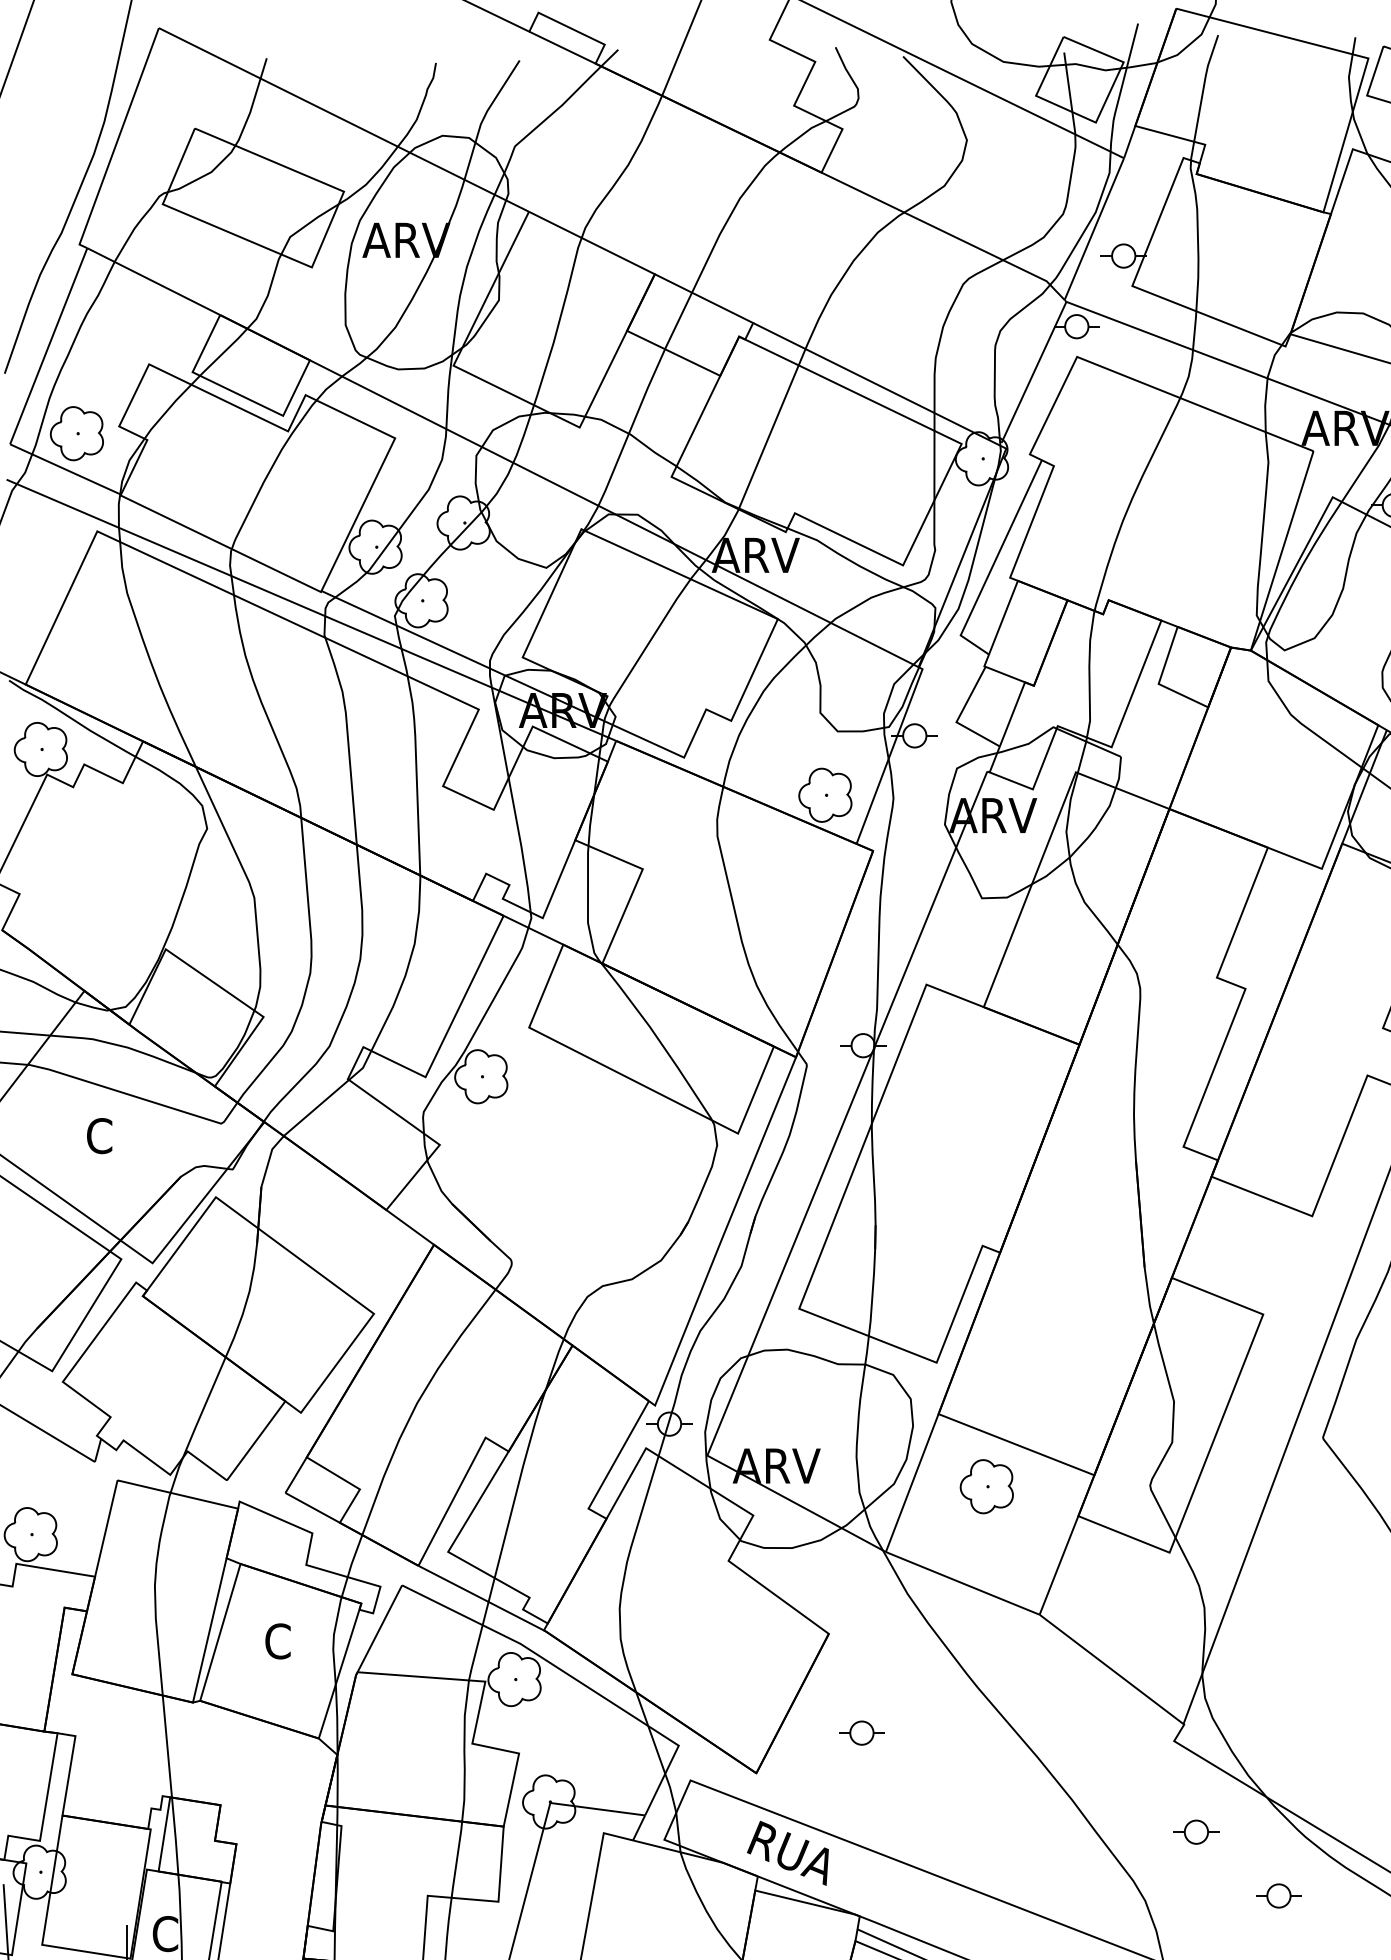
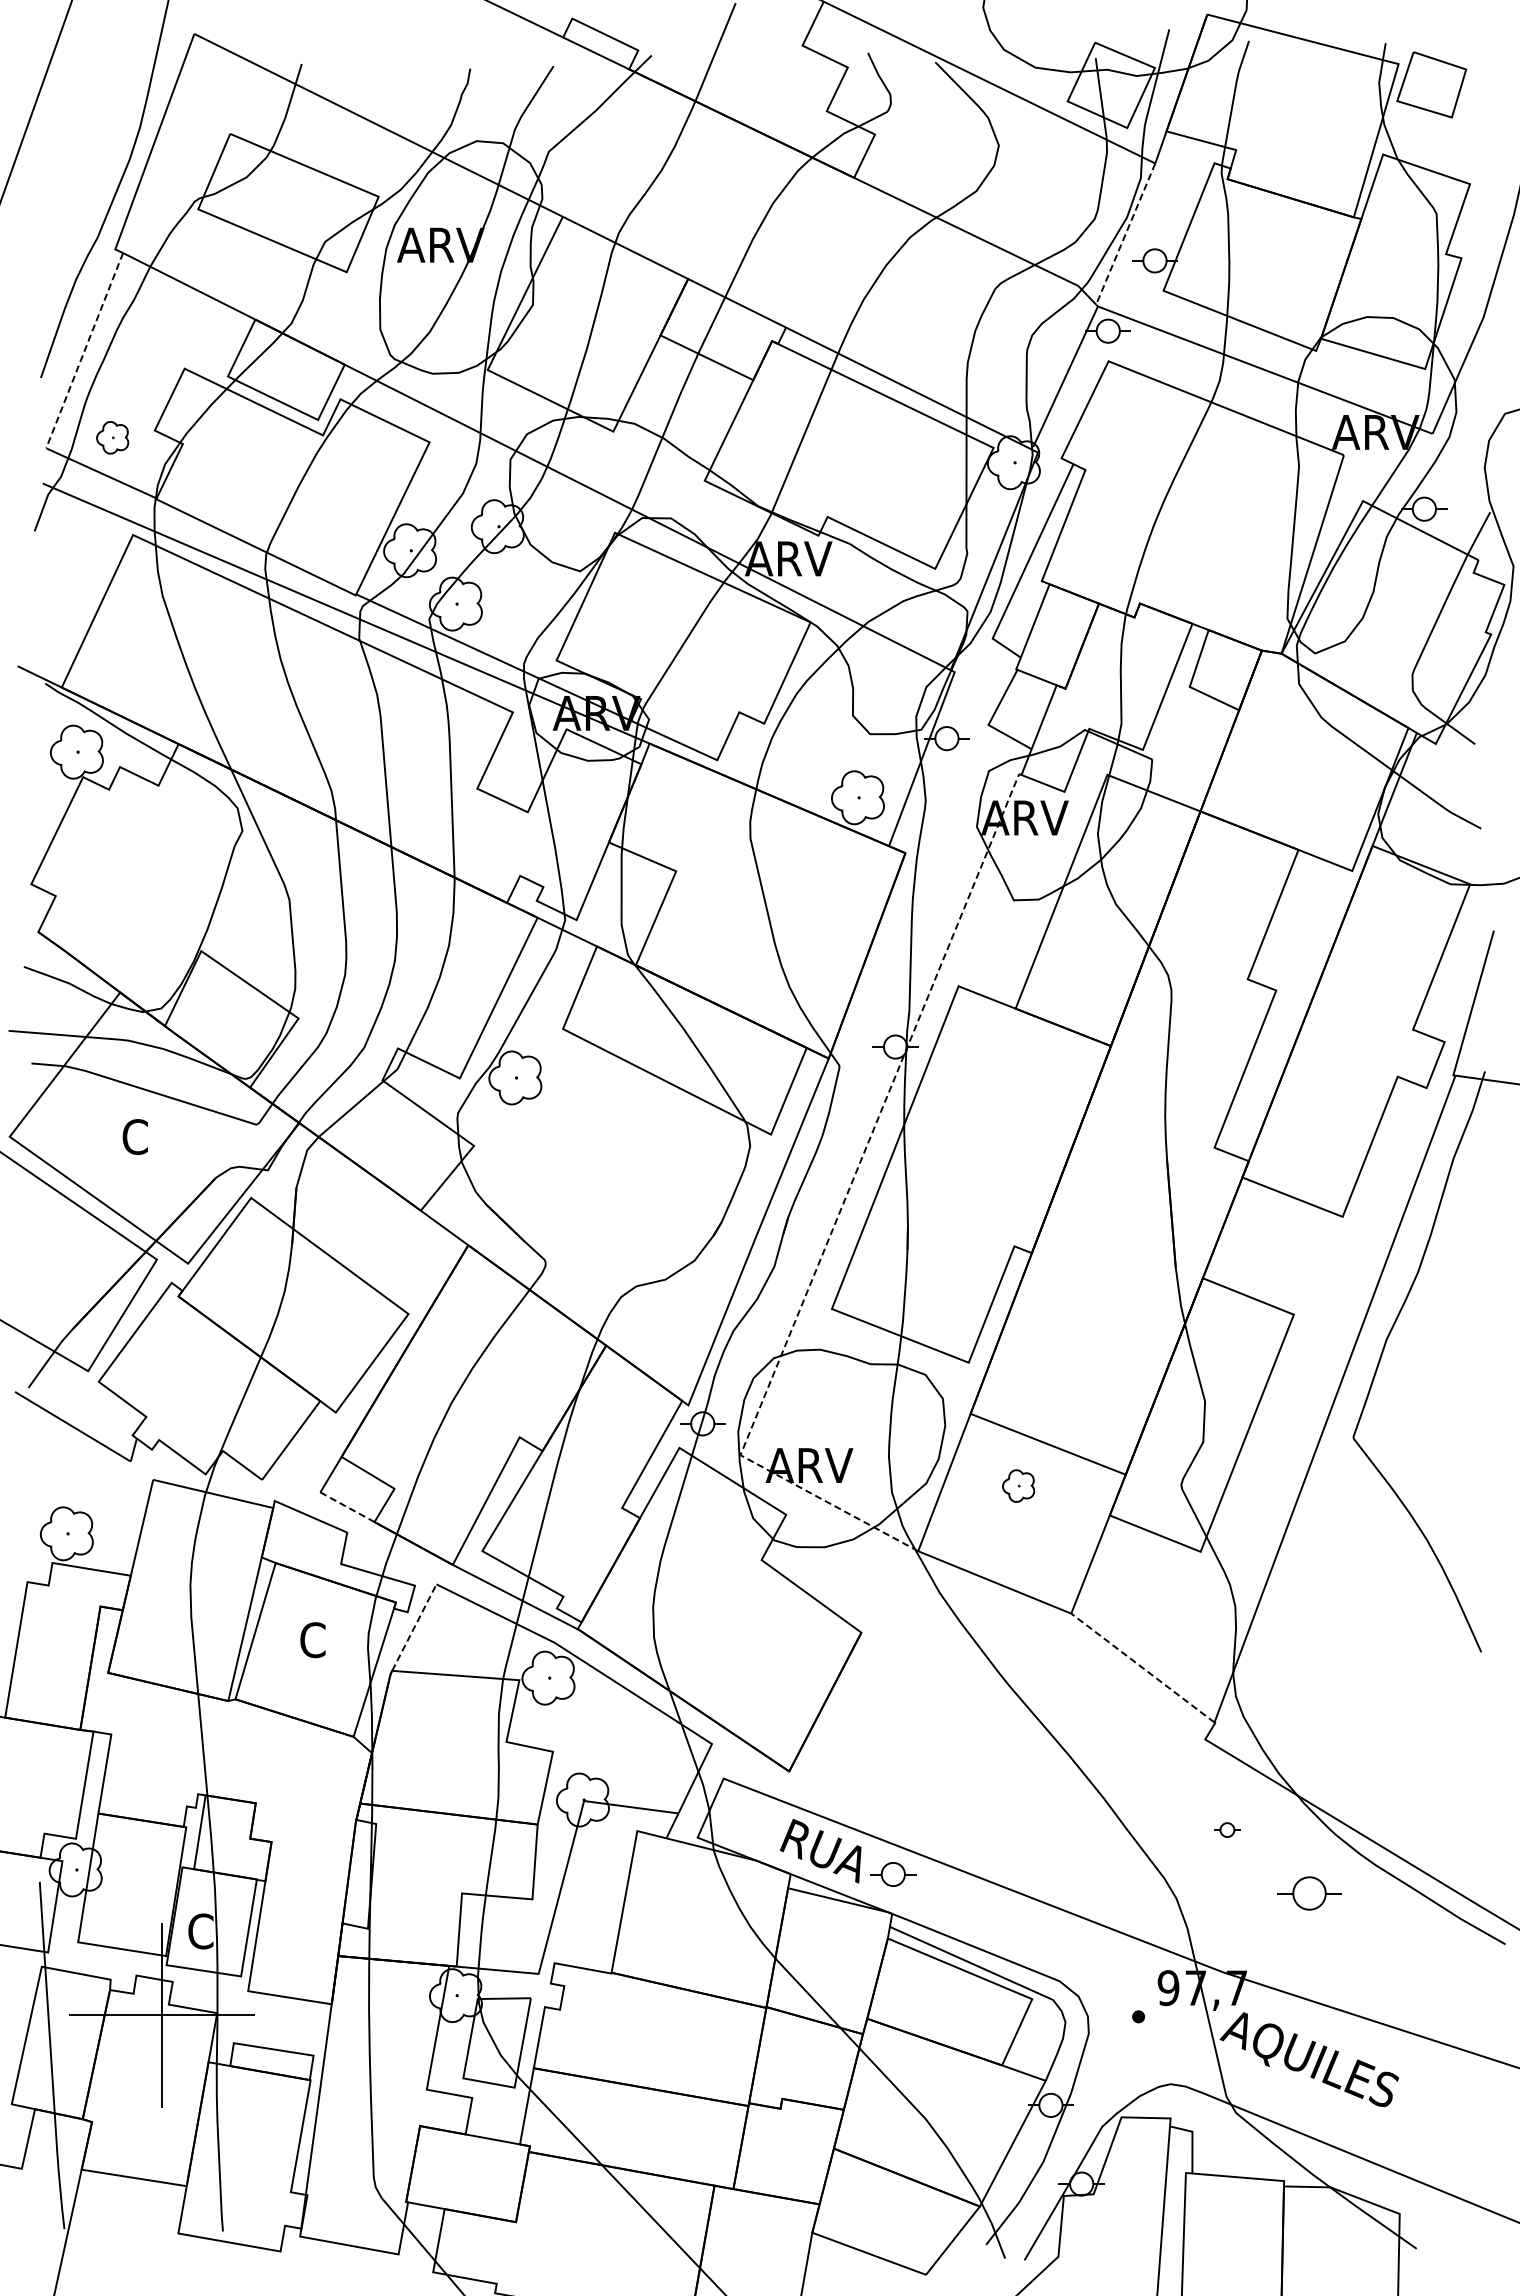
line: (1094, 229) -> (1125, 234), solid -> dashed
line: (48, 346) -> (84, 350), solid -> dashed
part: (76, 433) -> (112, 437), size x0.6
line: (808, 1208) -> (841, 1209), solid -> dashed
part: (986, 1486) -> (1018, 1485), size x0.6
line: (312, 1508) -> (347, 1507), solid -> dashed
line: (379, 1628) -> (414, 1627), solid -> dashed
line: (1111, 1669) -> (1142, 1668), solid -> dashed
part: (862, 1733) -> (893, 1874), moved
part: (1196, 1831) -> (1227, 1829), size x0.6
part: (1278, 1895) -> (1309, 1893), size x1.4

